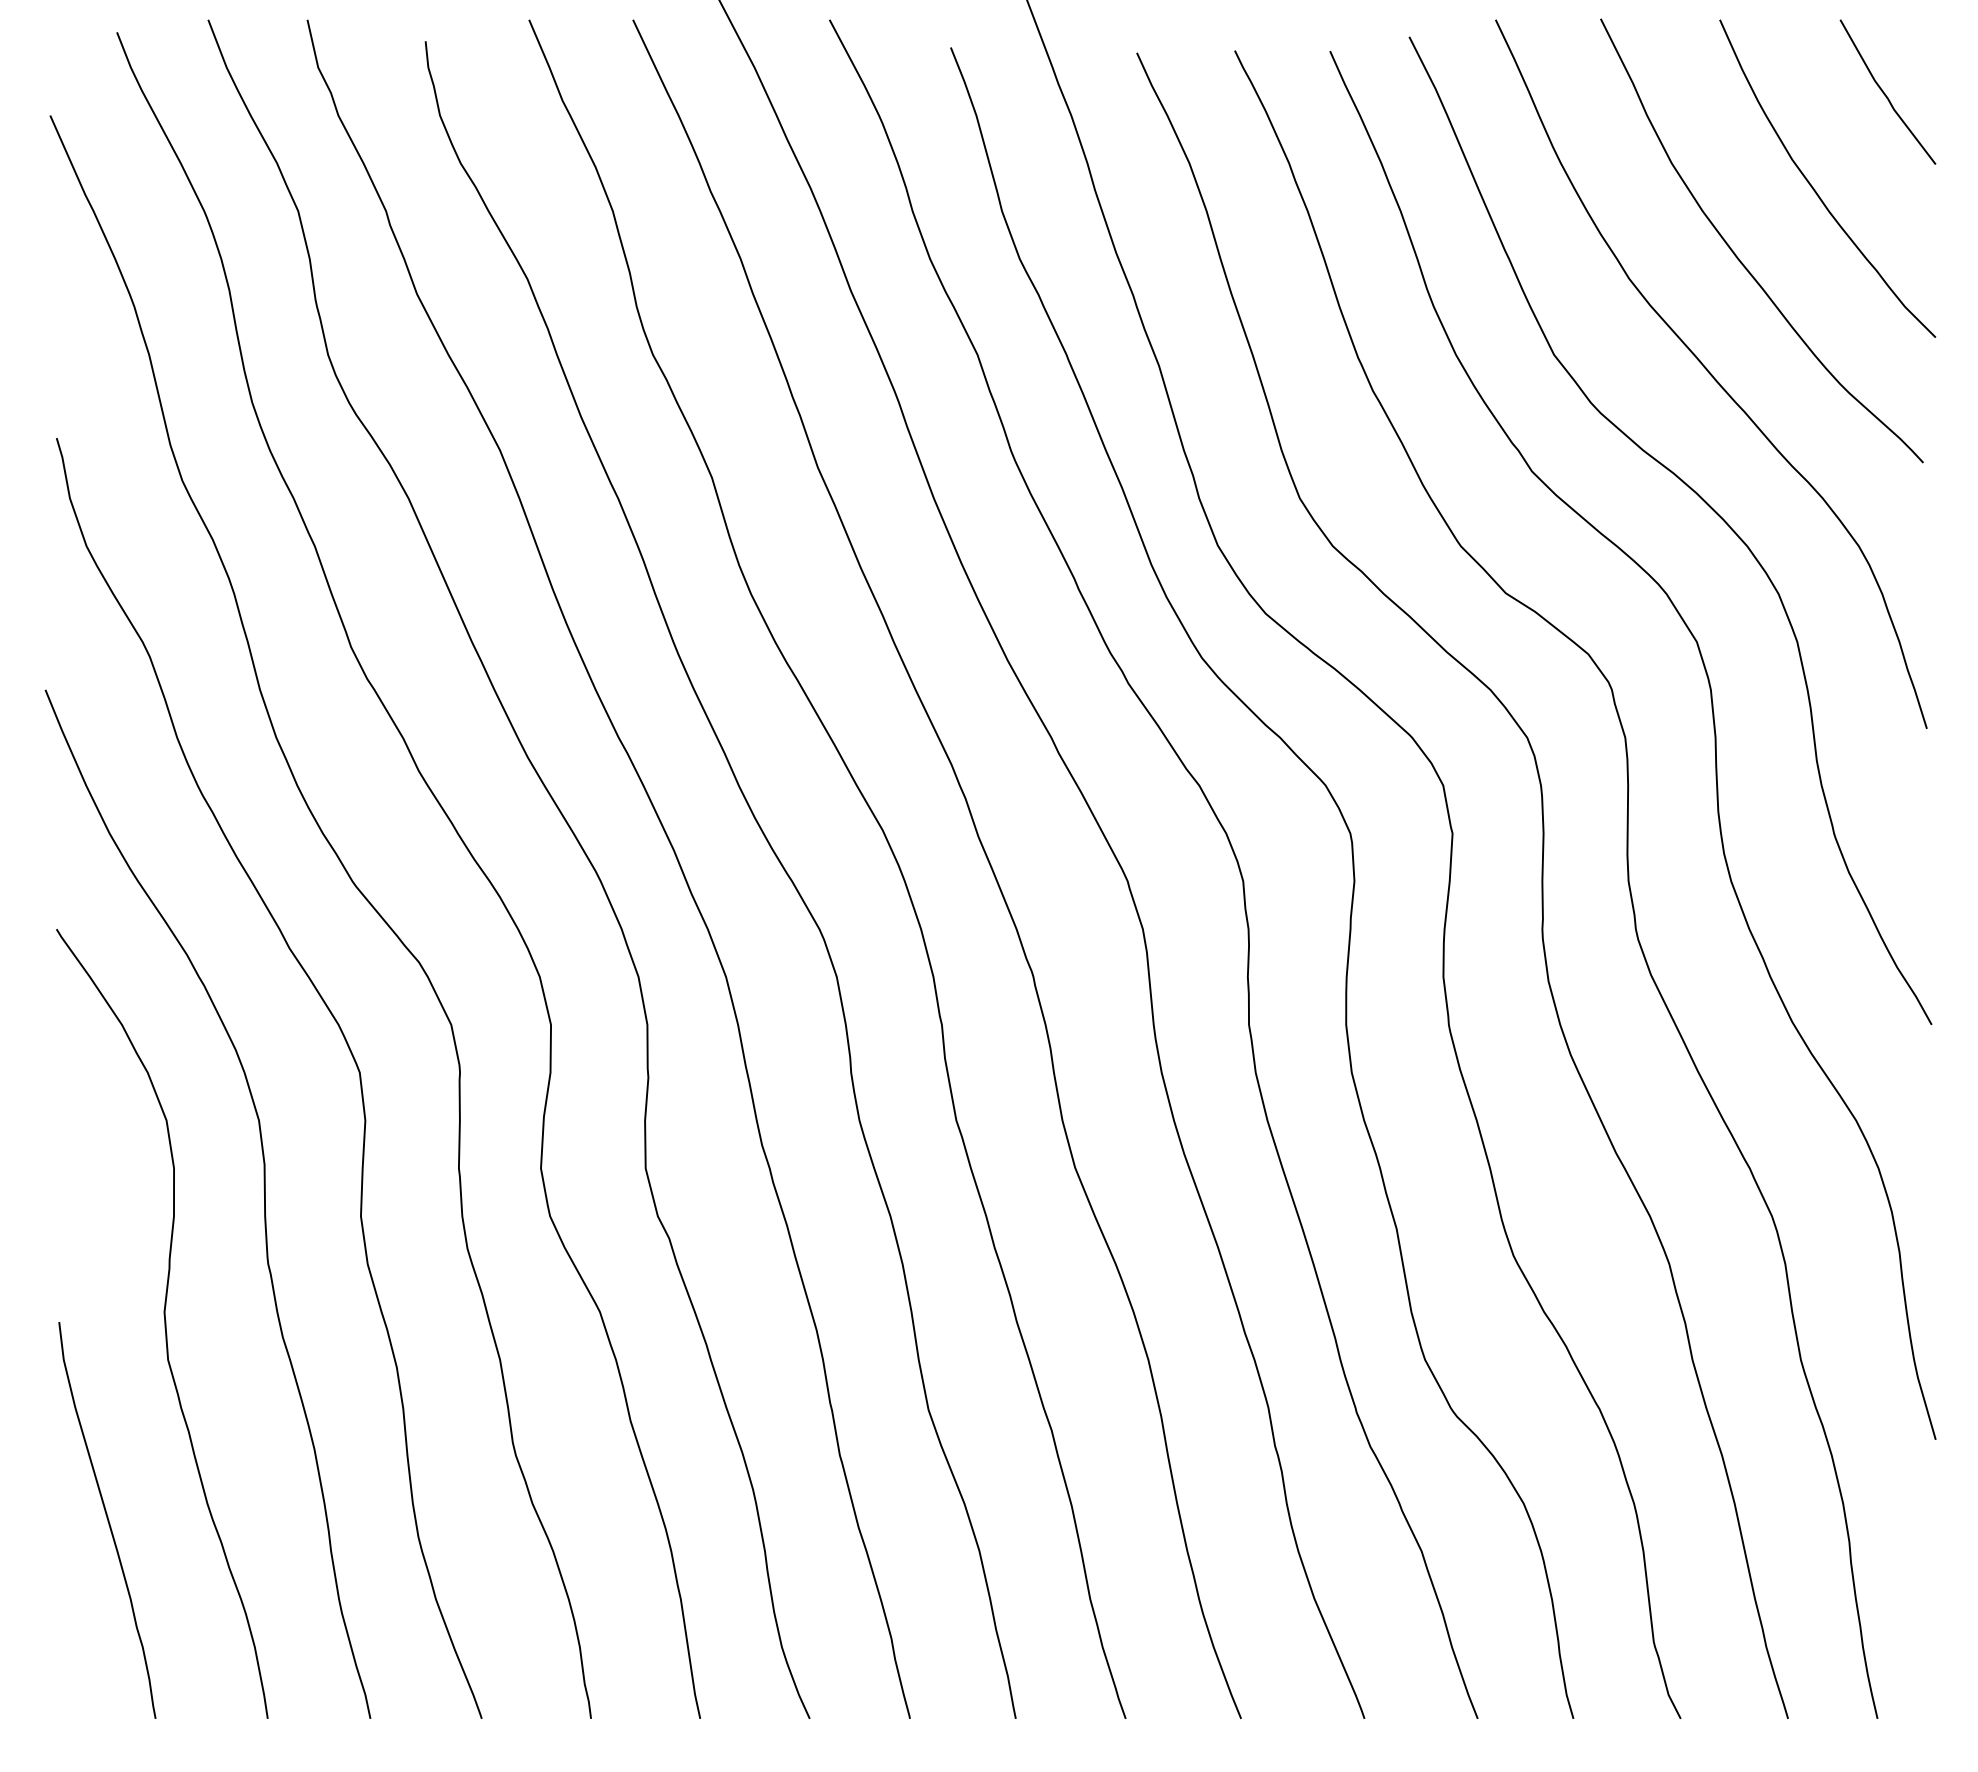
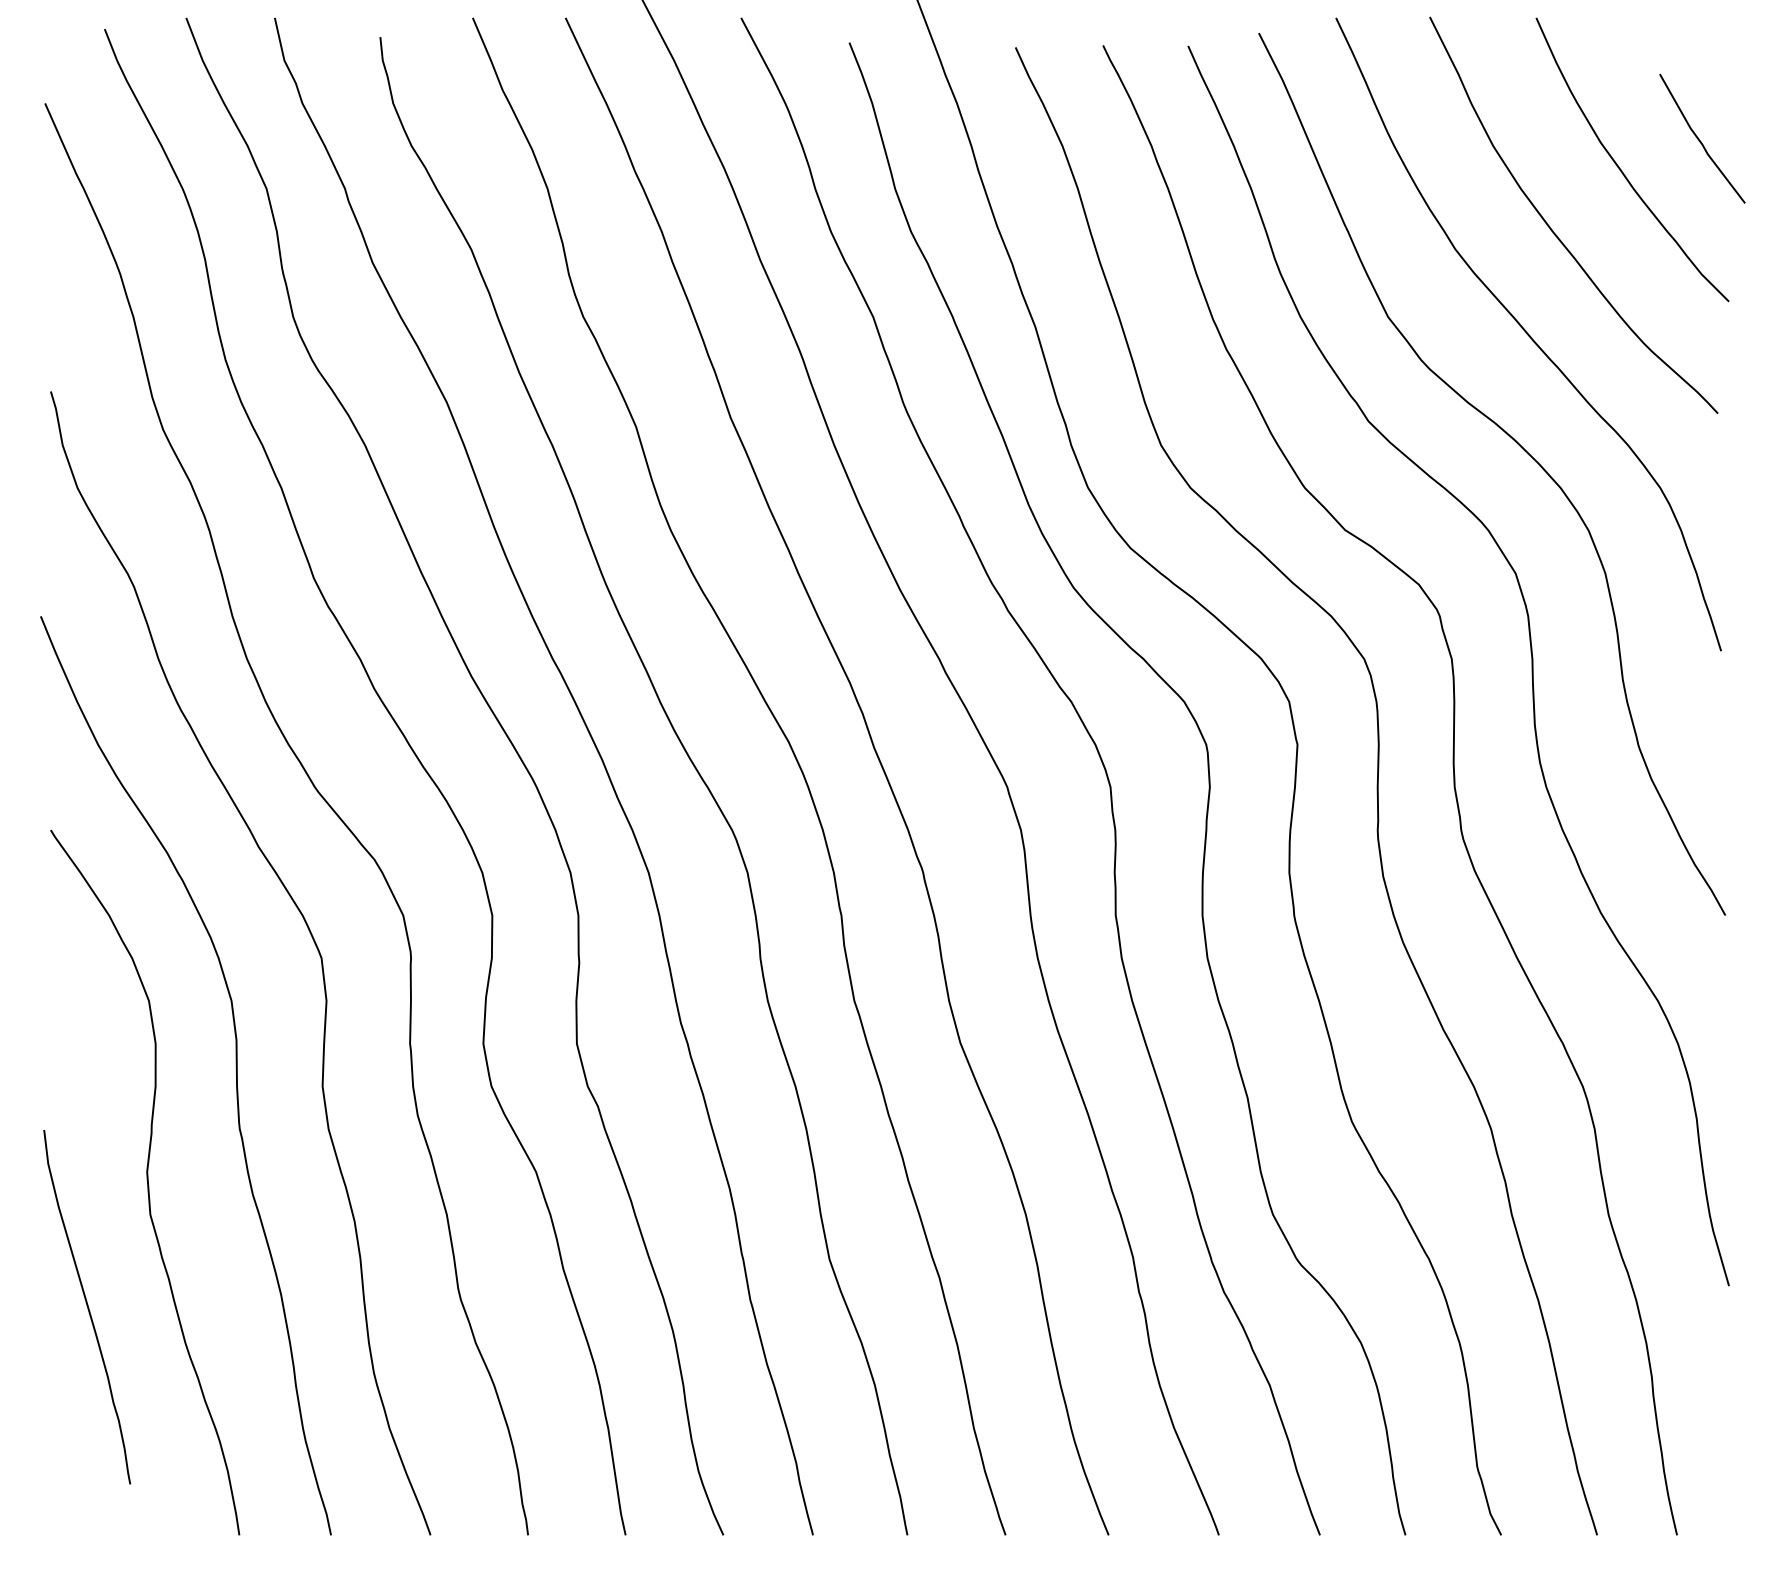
line: (1885, 93) -> (1700, 139), moved
curve: (107, 1520) -> (87, 1307), moved

